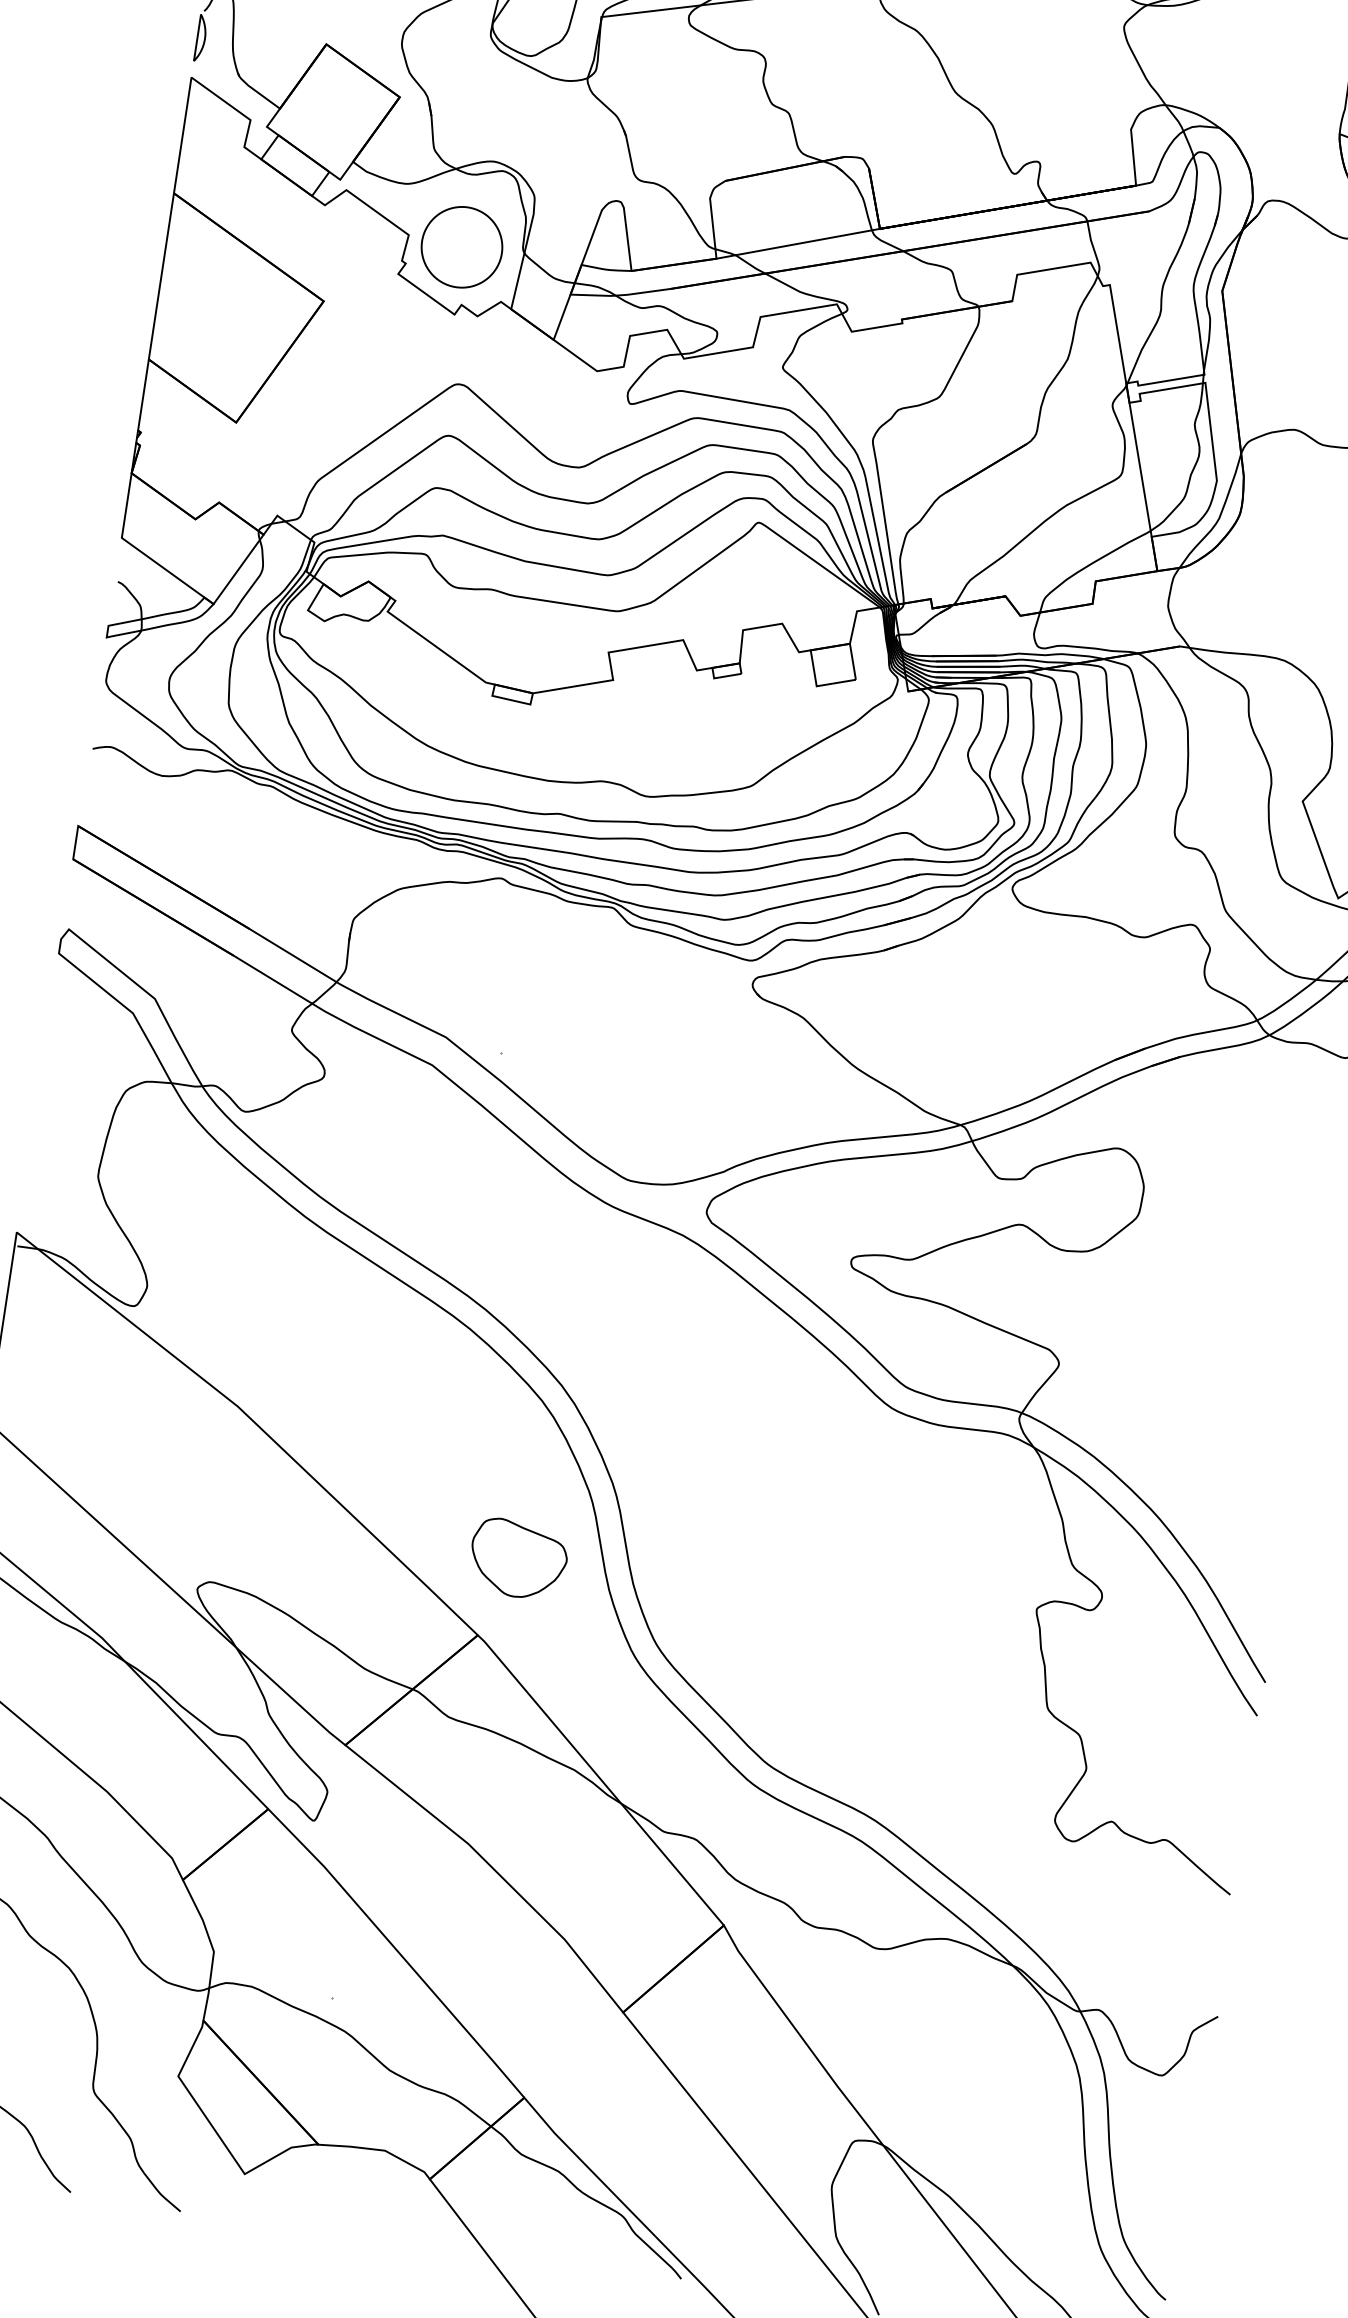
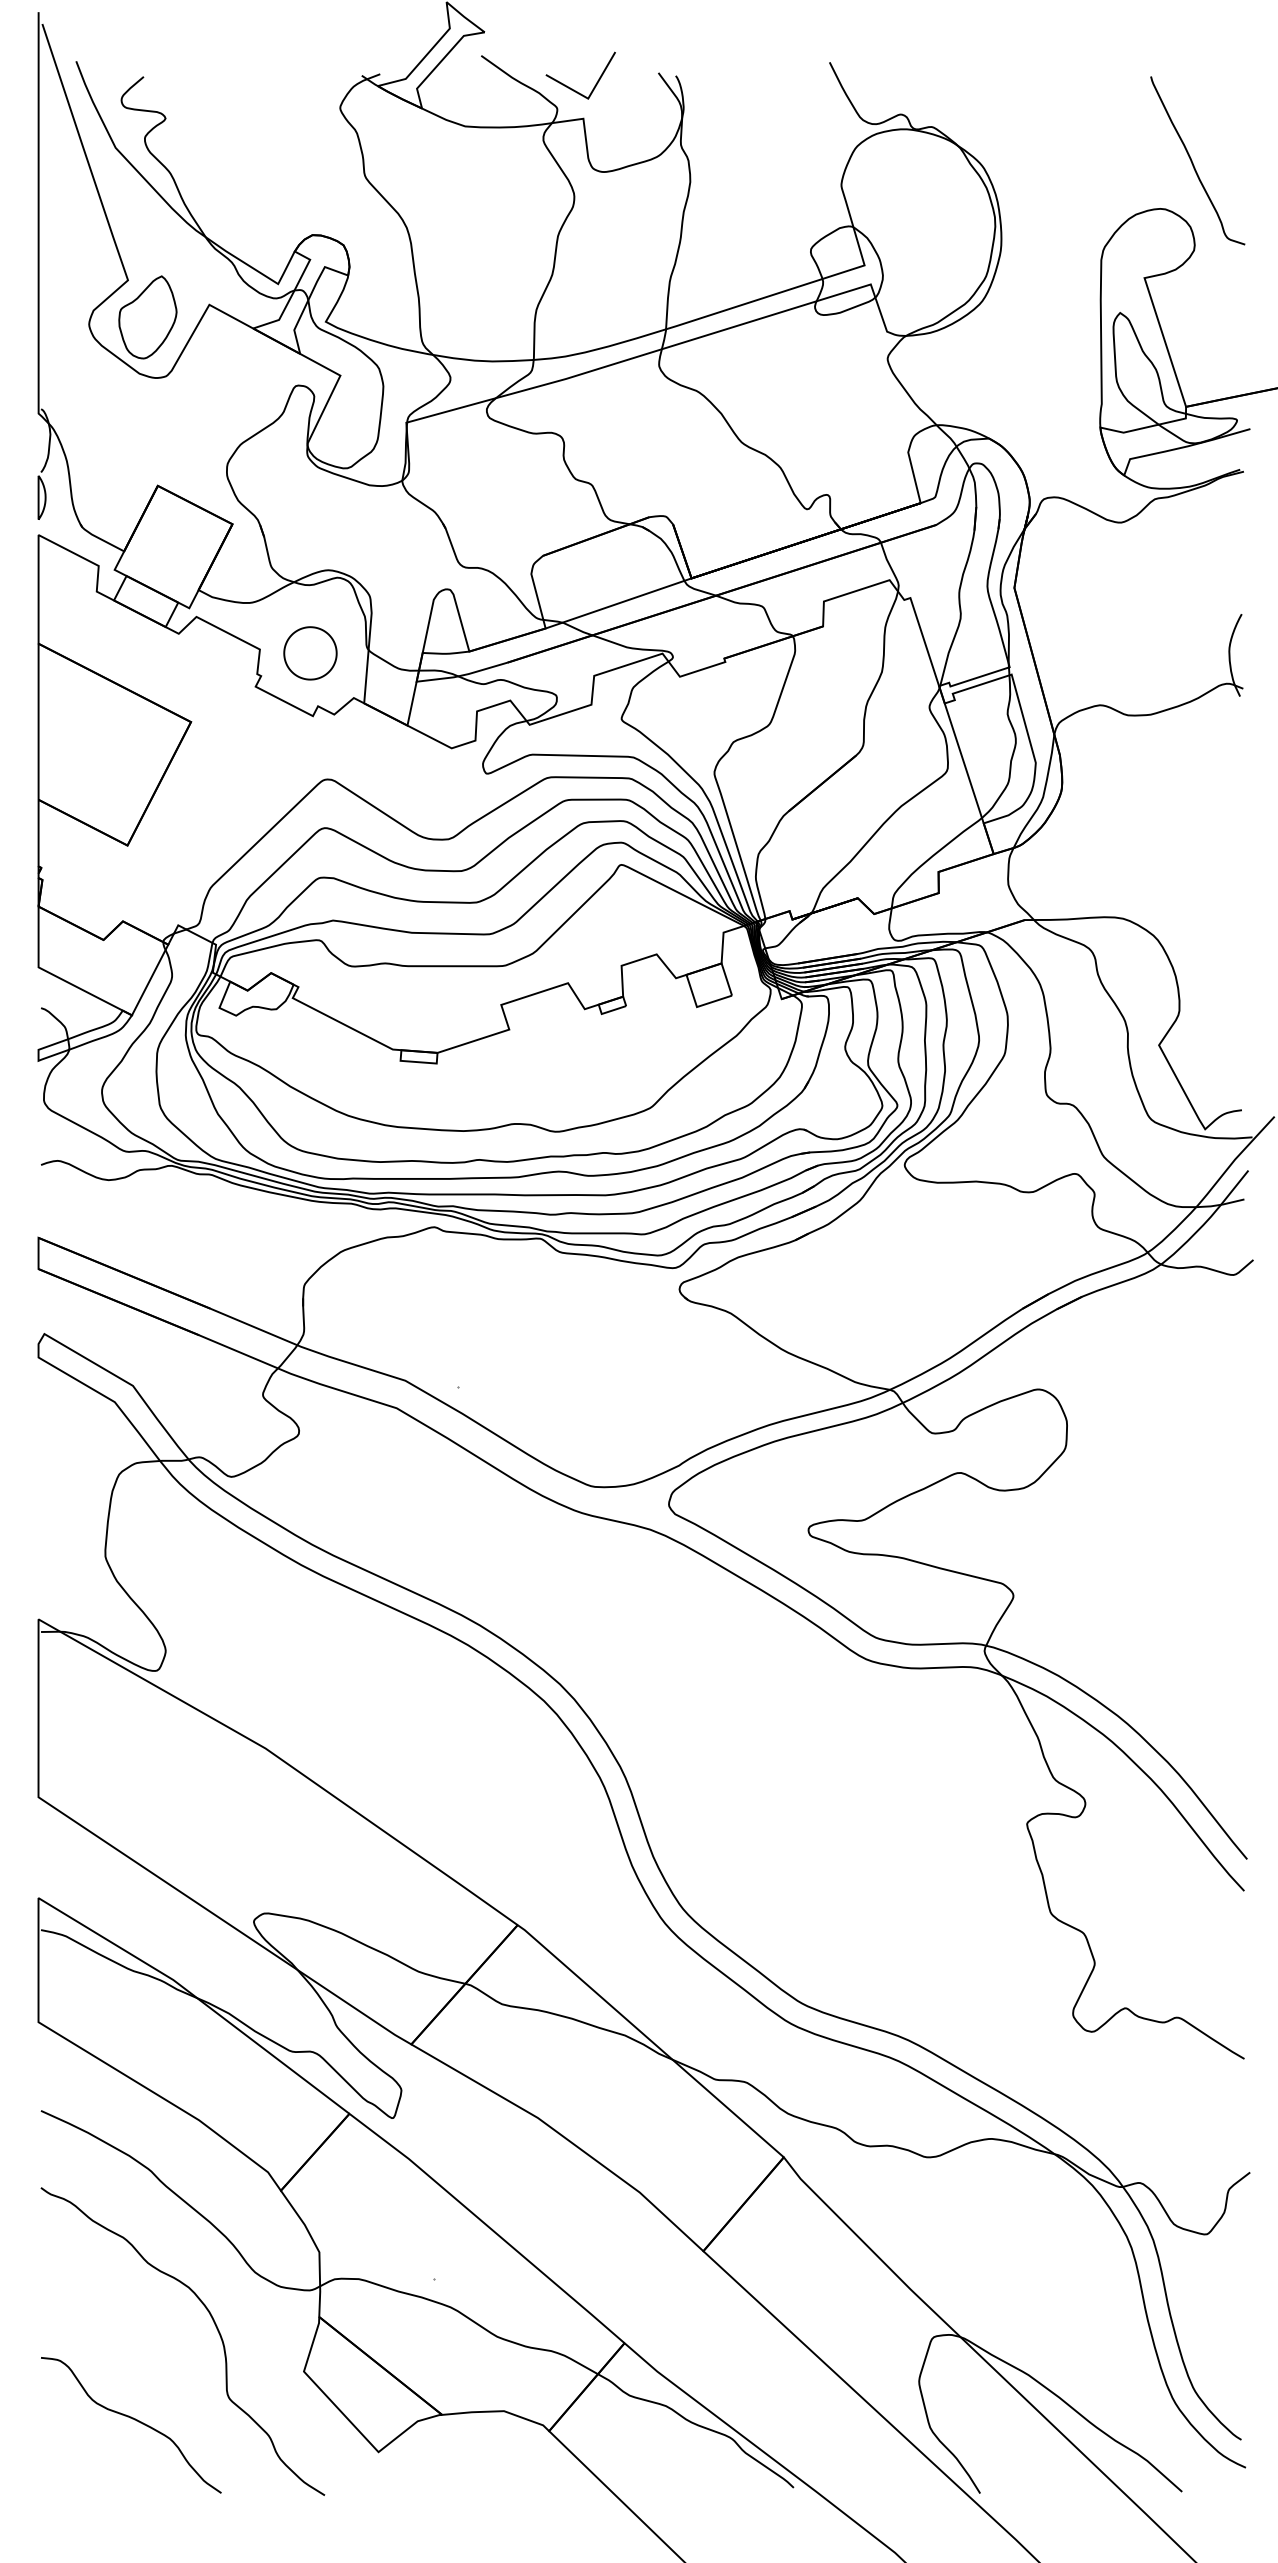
part: (462, 247) -> (310, 653), size x0.7
part: (518, 1559) -> (544, 1849), removed

